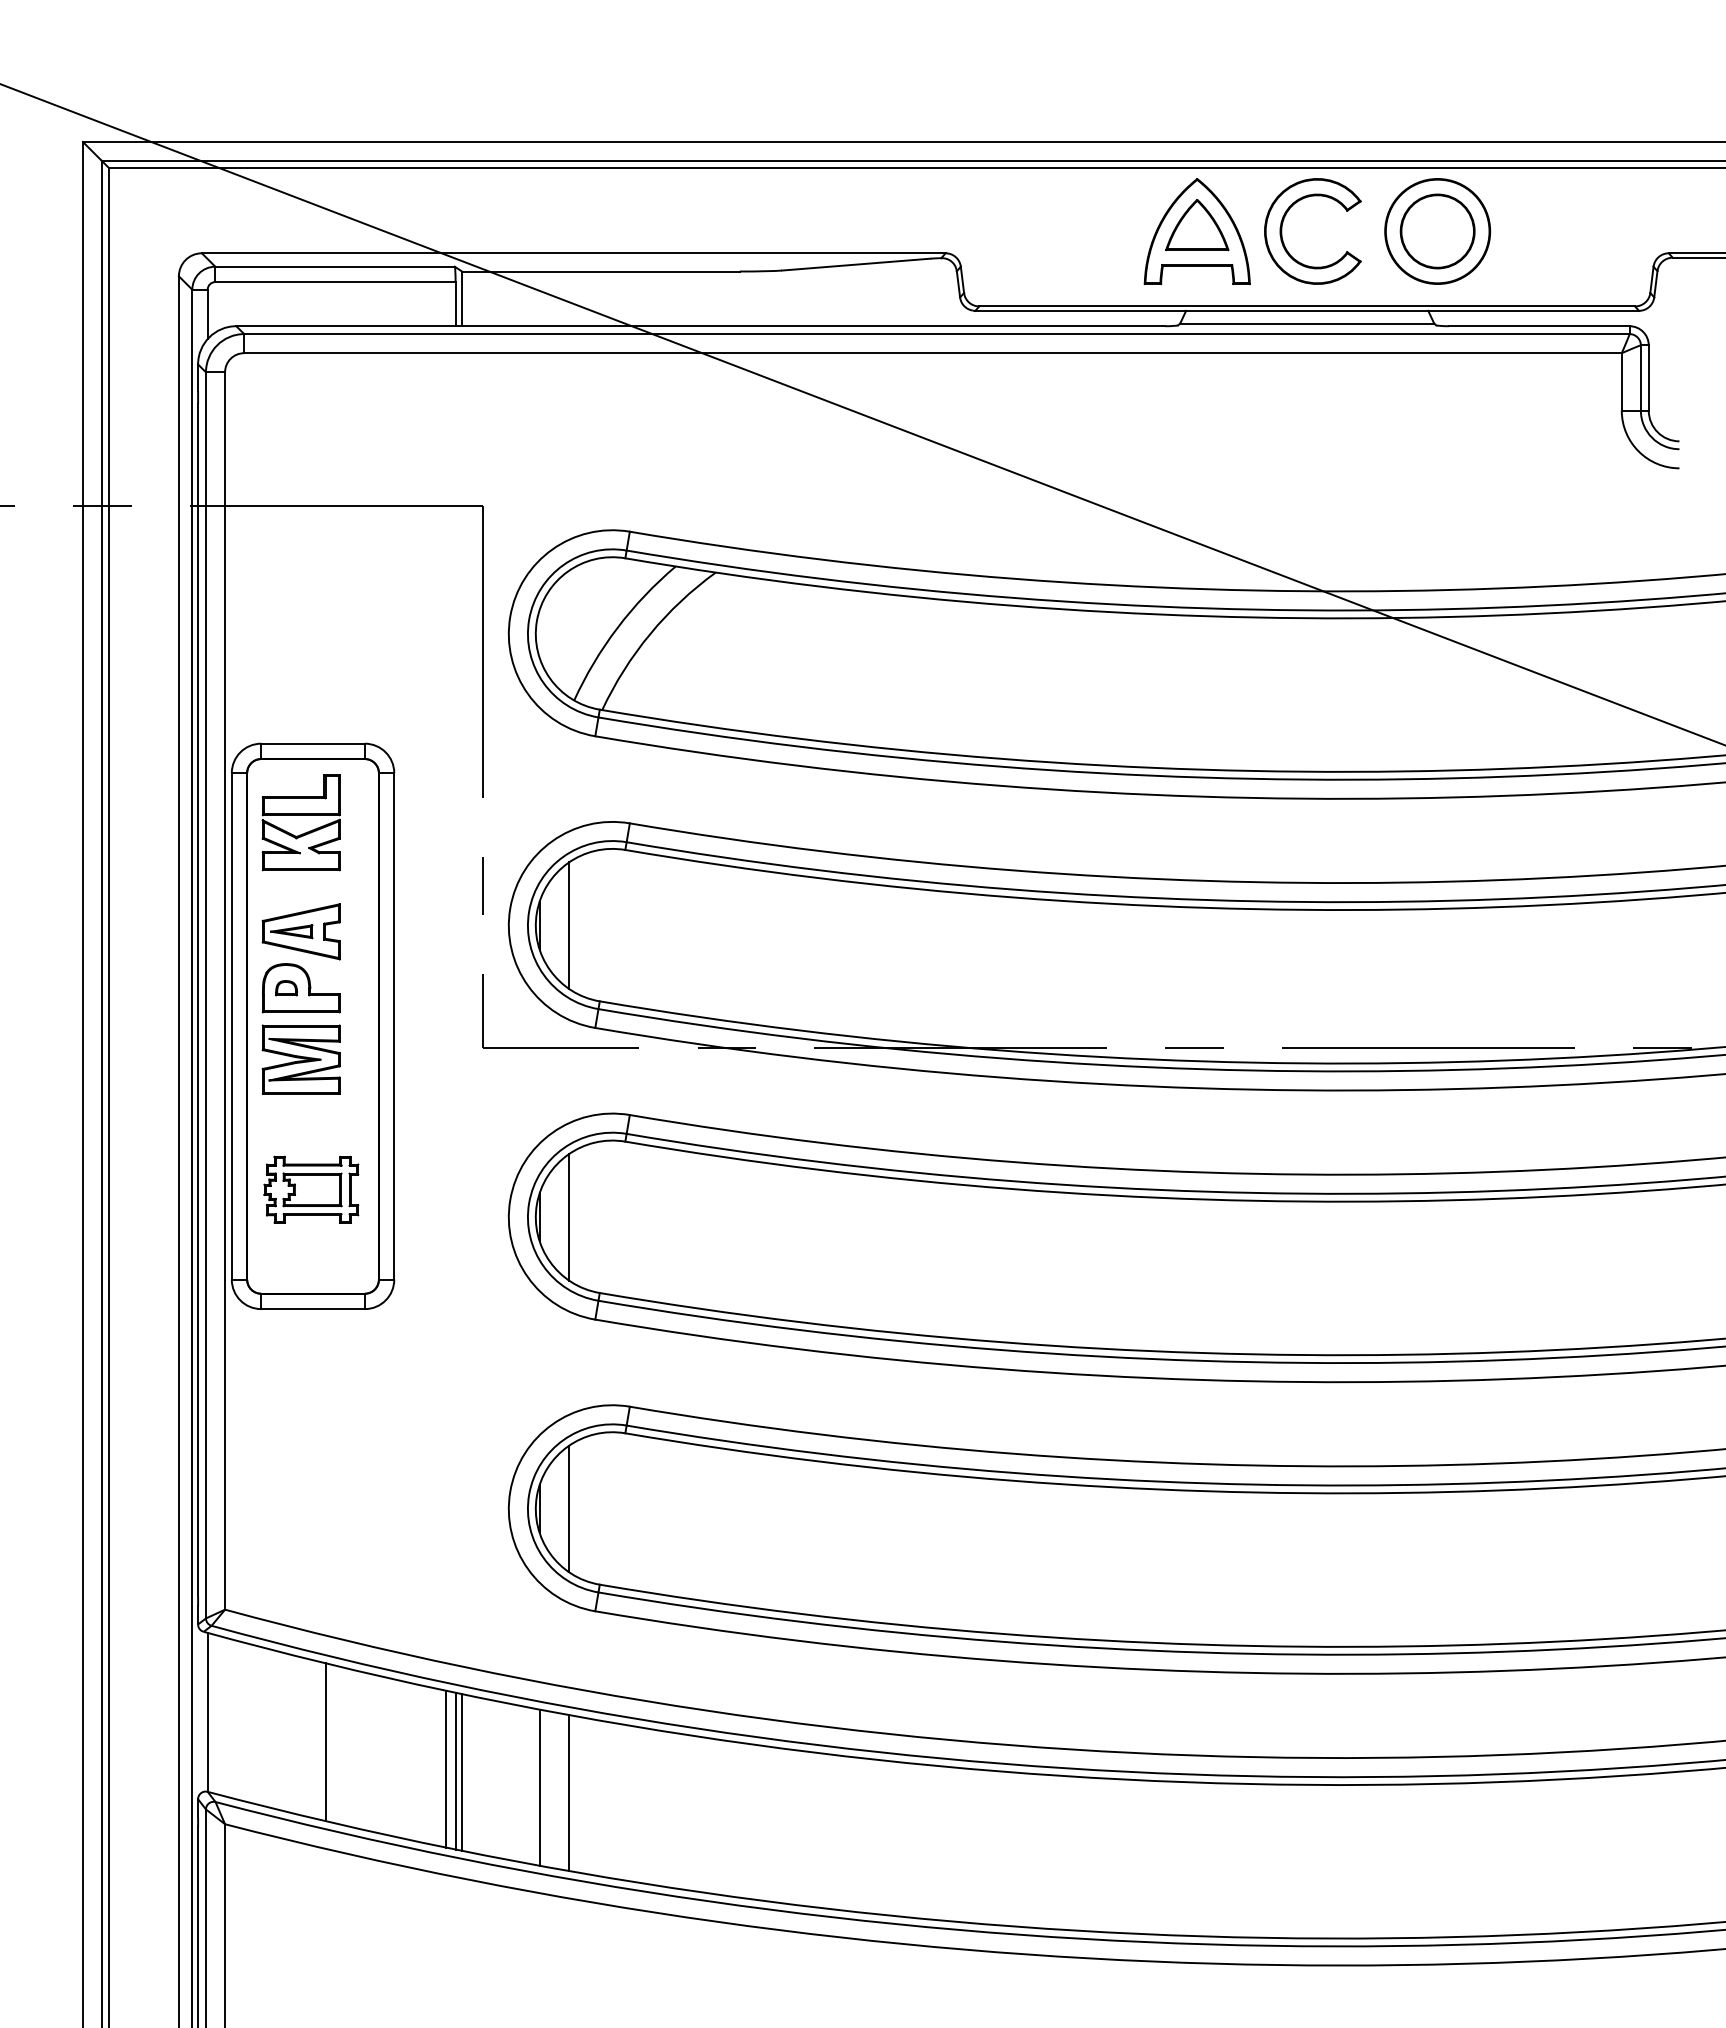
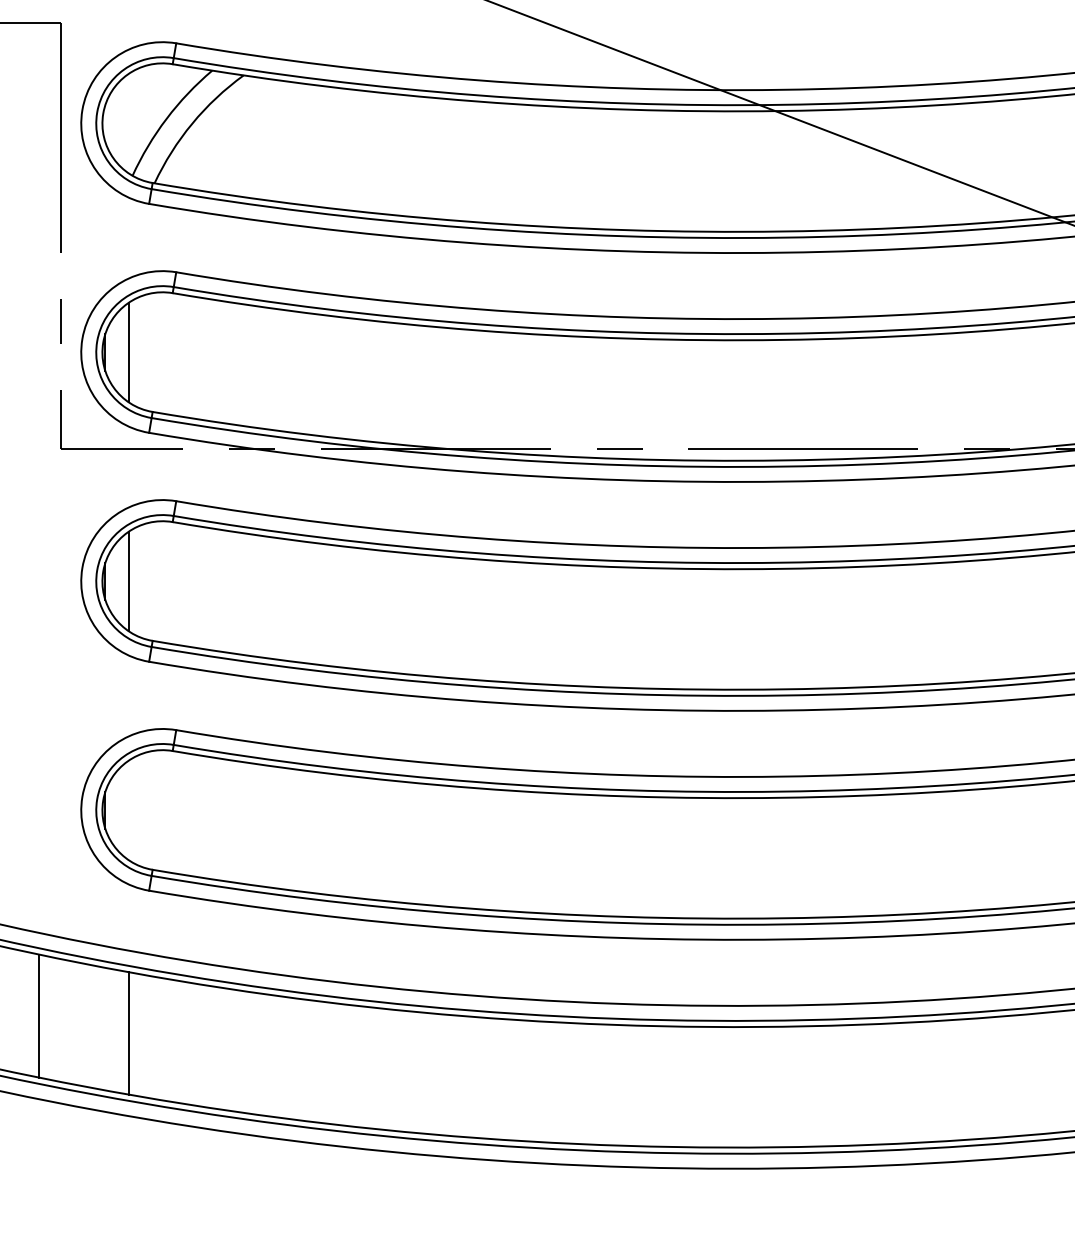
line: (569, 1508) -> (128, 810), removed
line: (446, 1768) -> (32, 1014), removed
line: (462, 1772) -> (44, 1017), removed
line: (539, 1787) -> (105, 1029), removed

